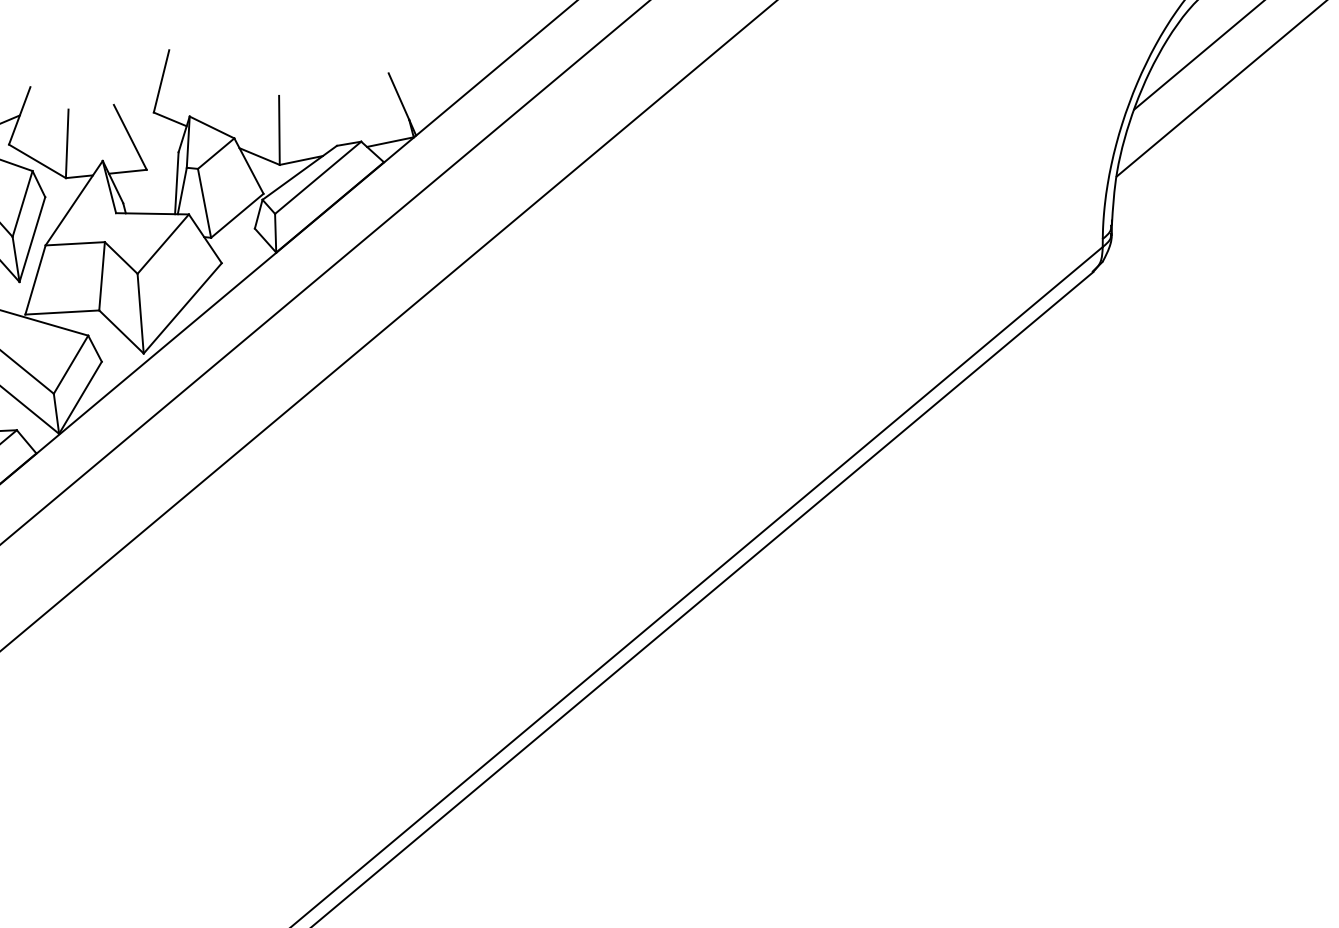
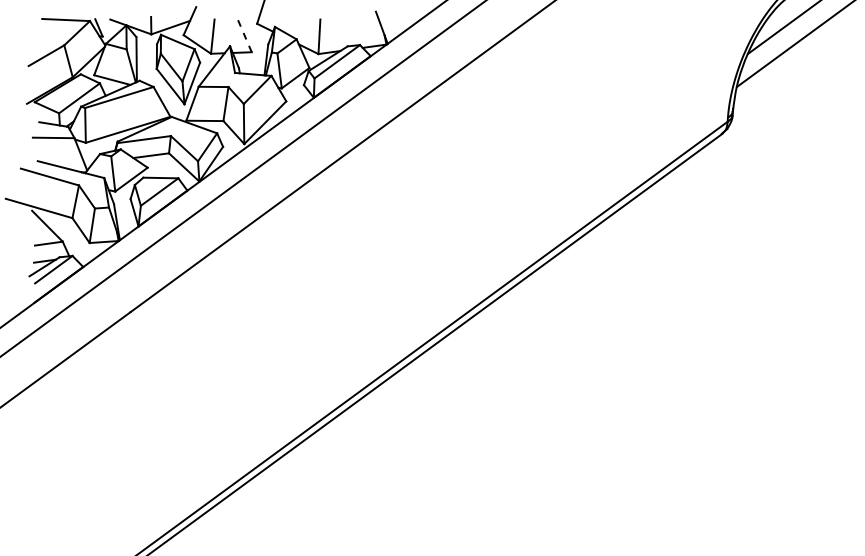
line: (130, 137) -> (244, 35), solid -> dashed

